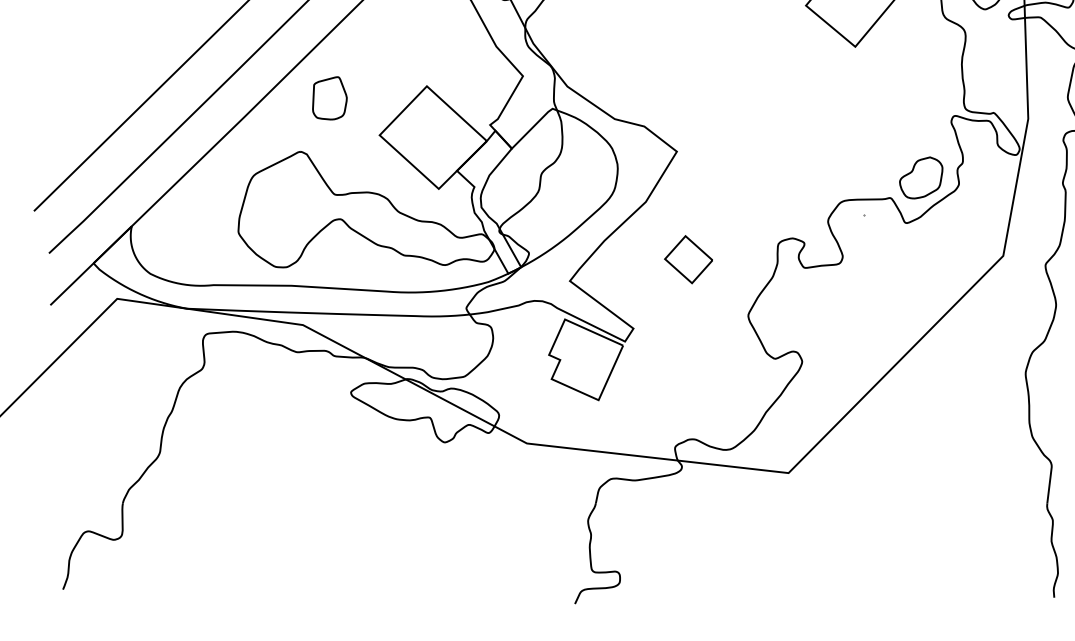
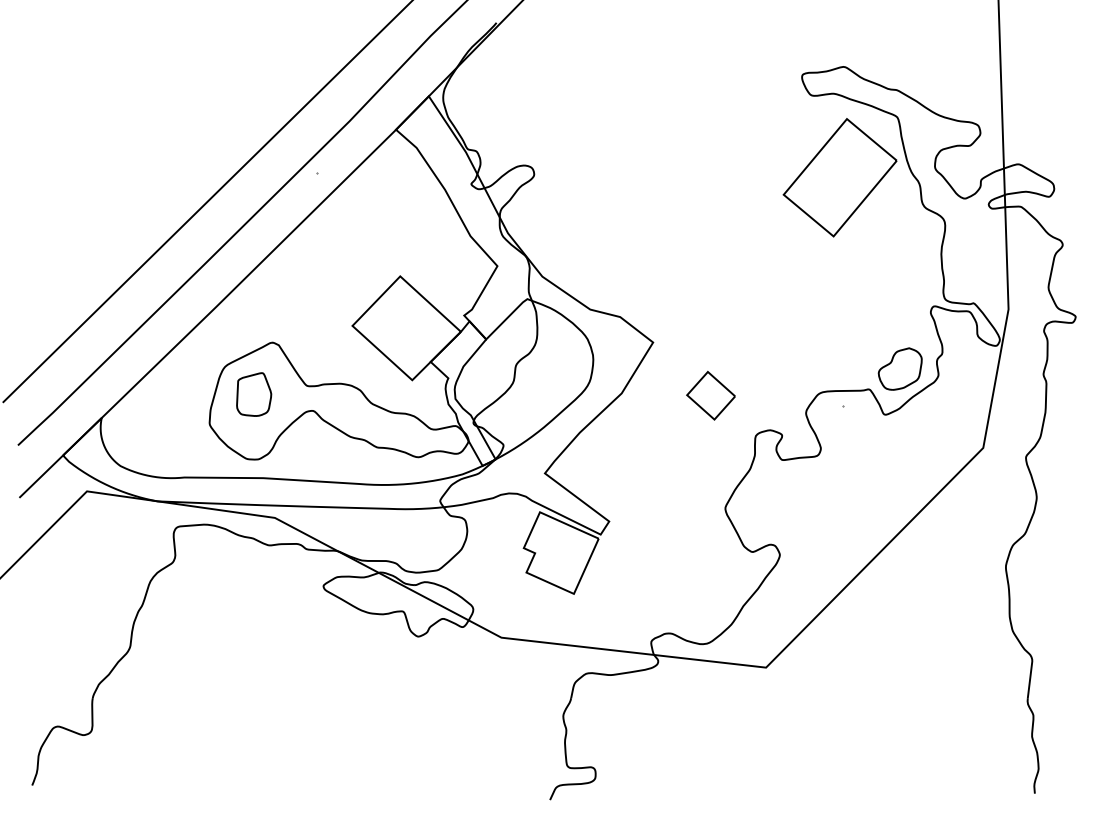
part: (330, 98) -> (254, 394), moved
part: (688, 259) -> (710, 395), moved

